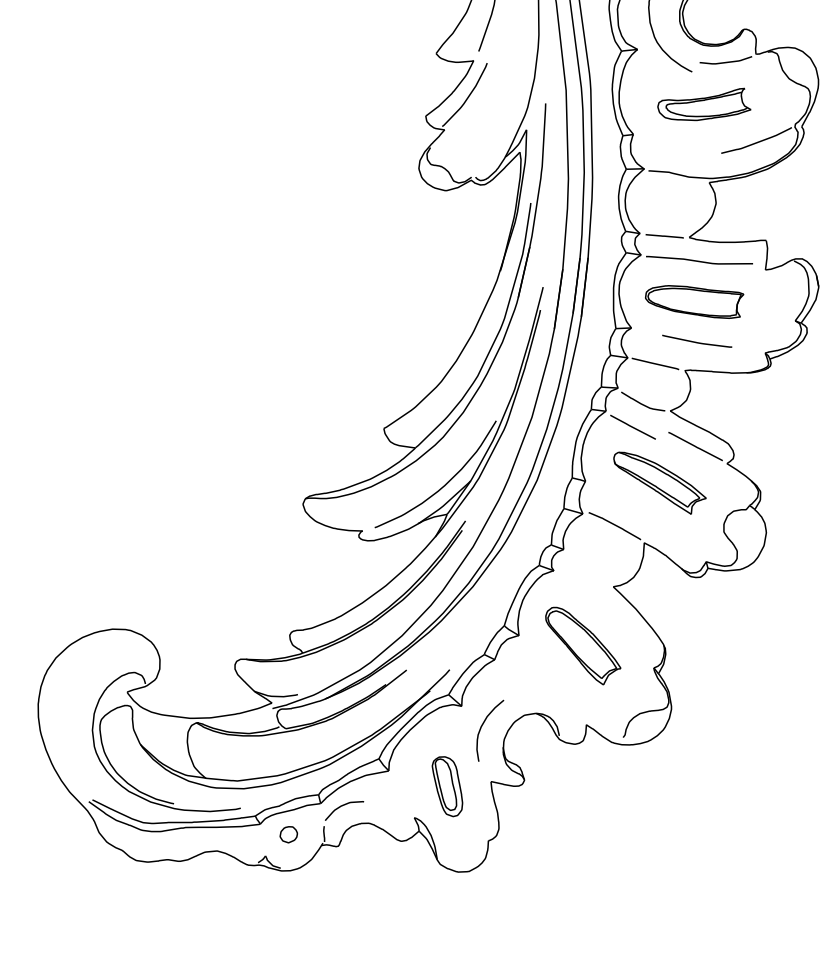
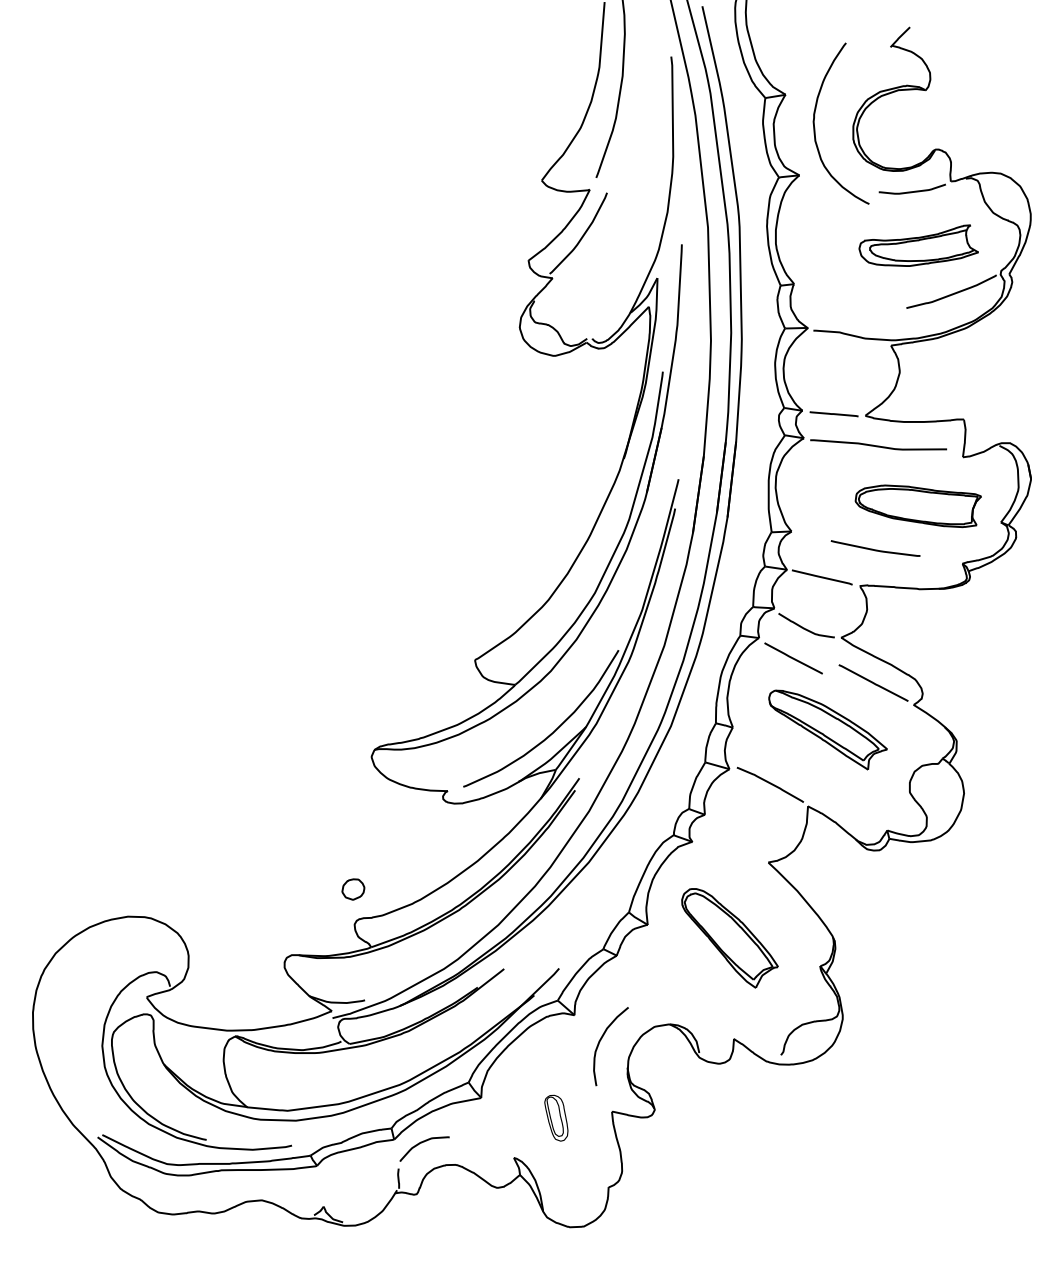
part: (704, 104) -> (918, 245), moved
part: (693, 302) -> (917, 506), moved
part: (447, 787) -> (556, 1118), size x0.6
part: (288, 834) -> (353, 889), moved

